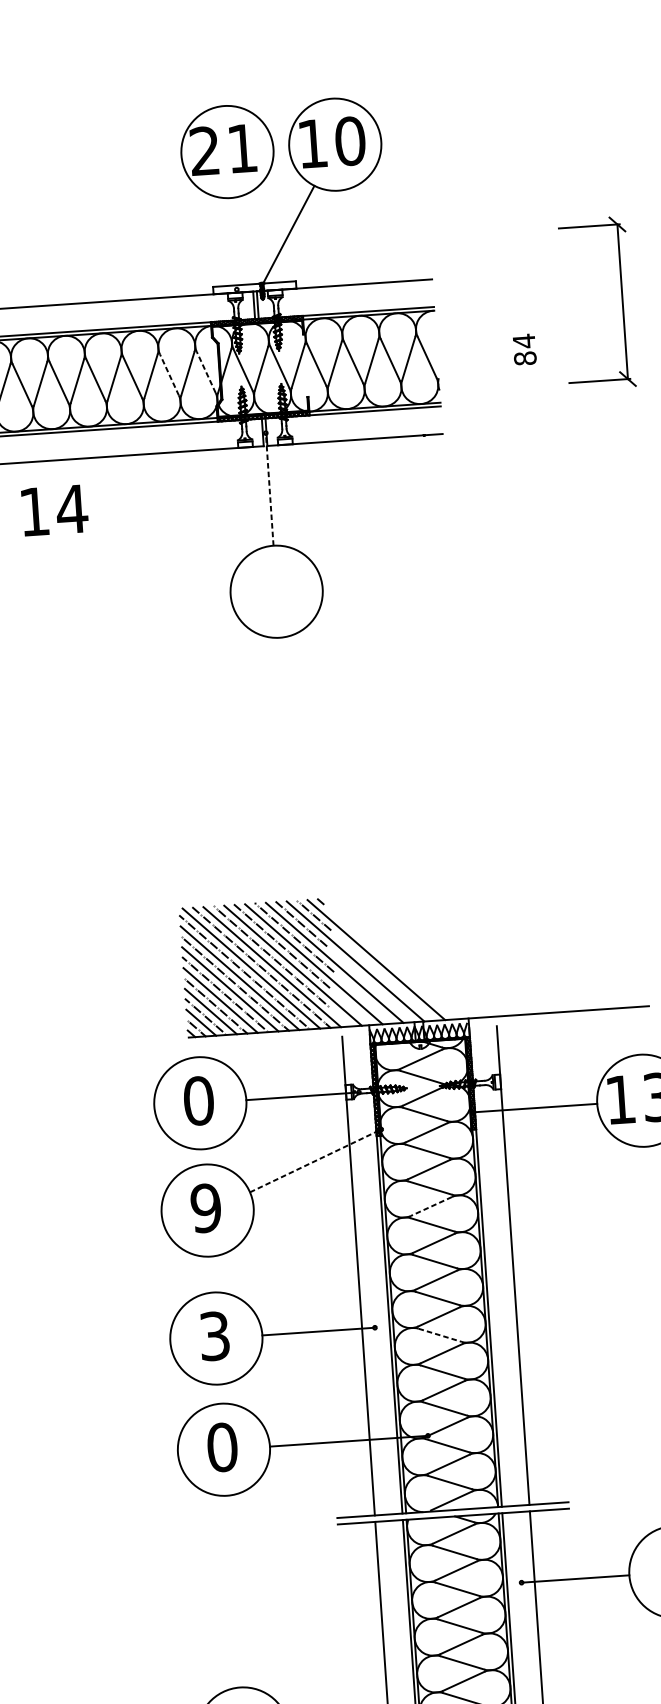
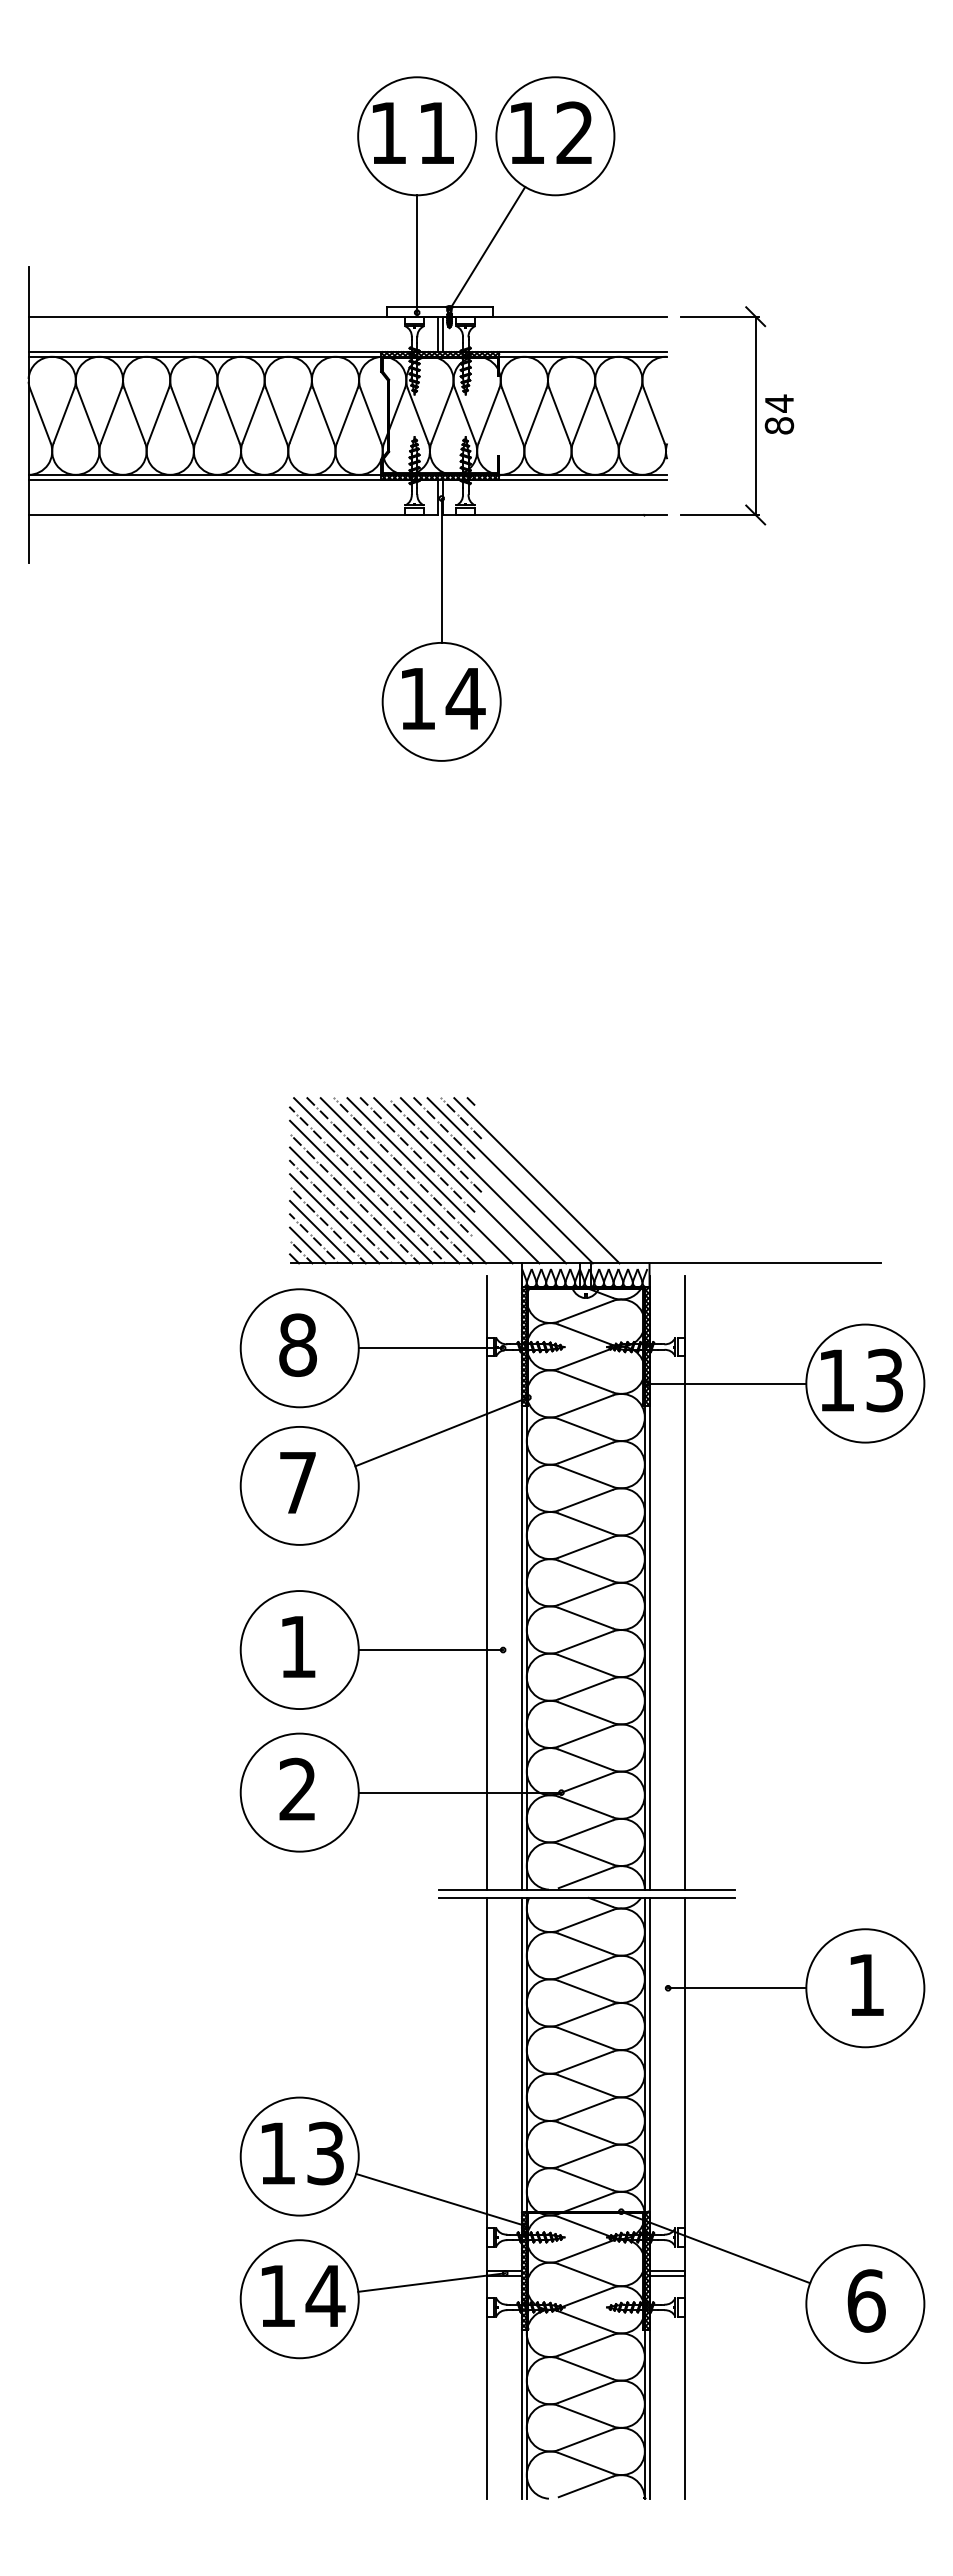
text: (350, 140) -> (575, 132), 10 -> 12
text: (204, 150) -> (387, 132), 21 -> 11
line: (233, 243) -> (417, 253), added
part: (622, 301) -> (755, 415), moved
line: (205, 372) -> (370, 415), dashed -> solid
line: (169, 374) -> (323, 415), dashed -> solid
line: (269, 489) -> (441, 570), dashed -> solid
text: (54, 510) -> (443, 698), moved
text: (199, 1100) -> (298, 1344), 0 -> 8
line: (316, 1160) -> (442, 1431), dashed -> solid
line: (431, 1206) -> (585, 1500), dashed -> solid
text: (205, 1208) -> (297, 1482), 9 -> 7
text: (214, 1335) -> (297, 1646), 3 -> 1
line: (440, 1335) -> (585, 1665), dashed -> solid
text: (222, 1447) -> (298, 1789), 0 -> 2

